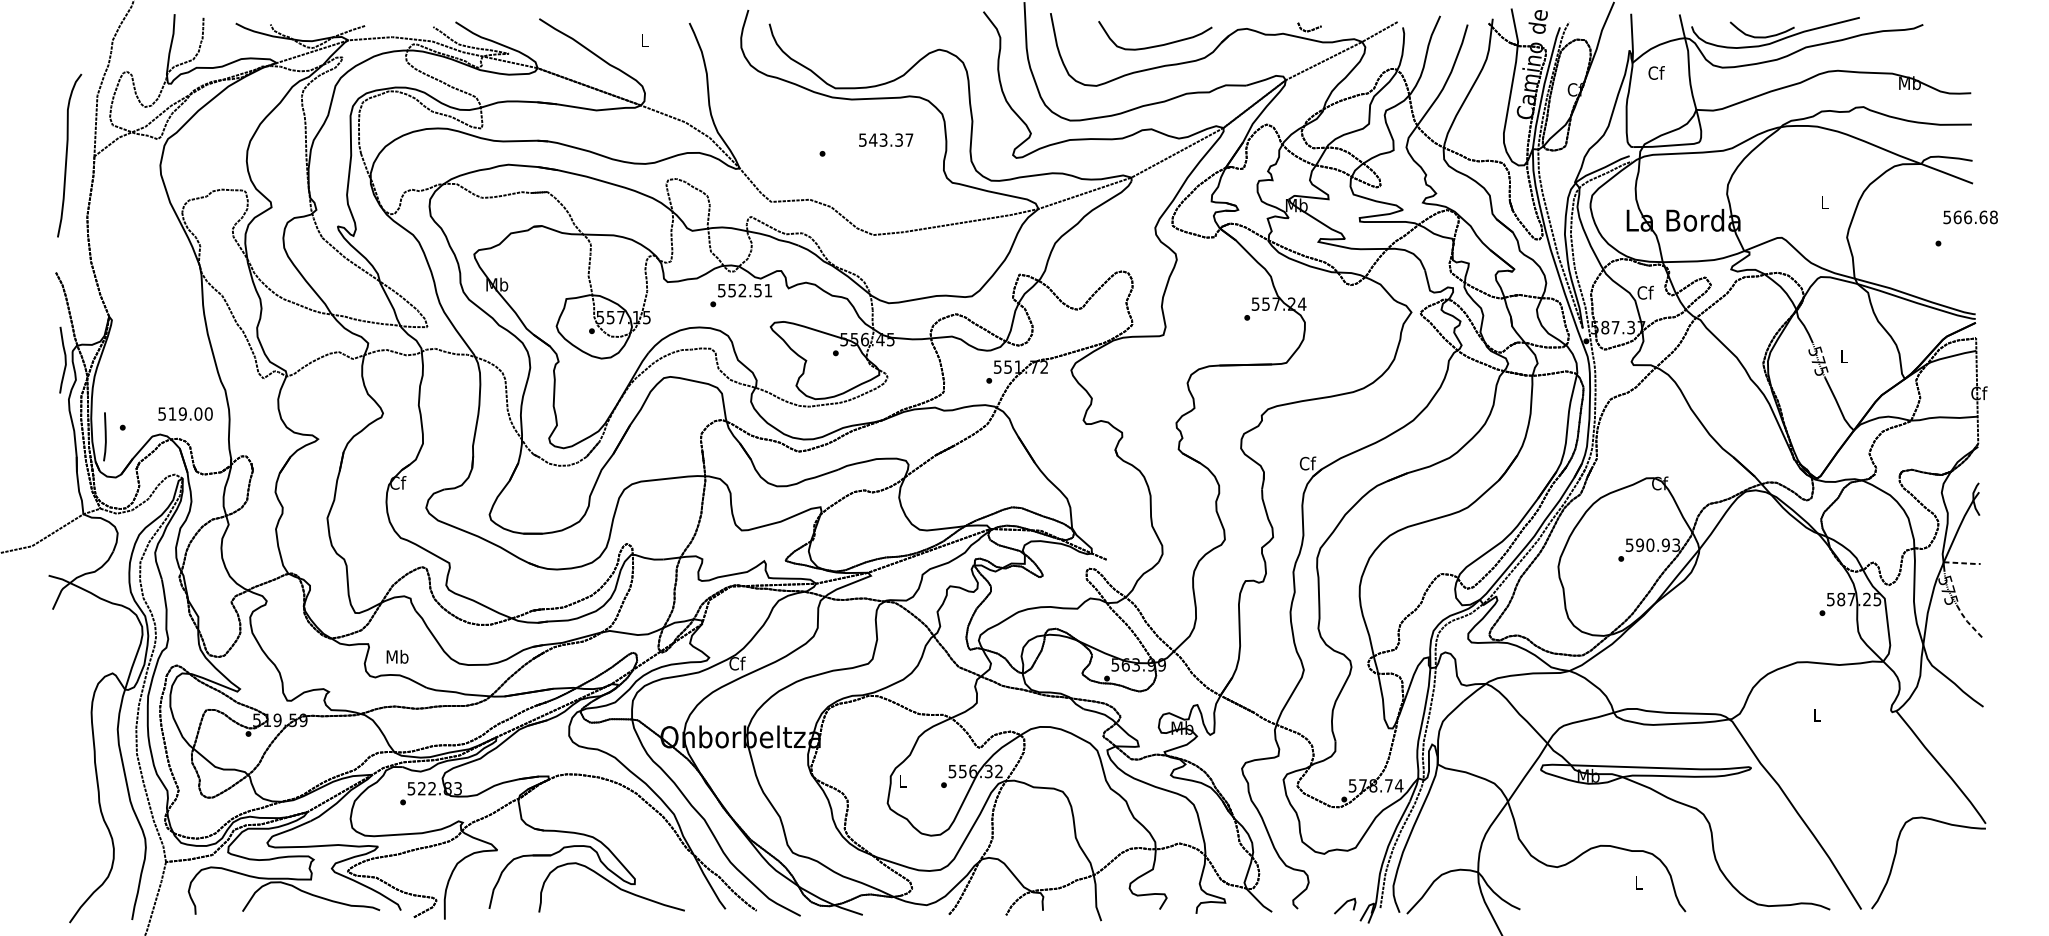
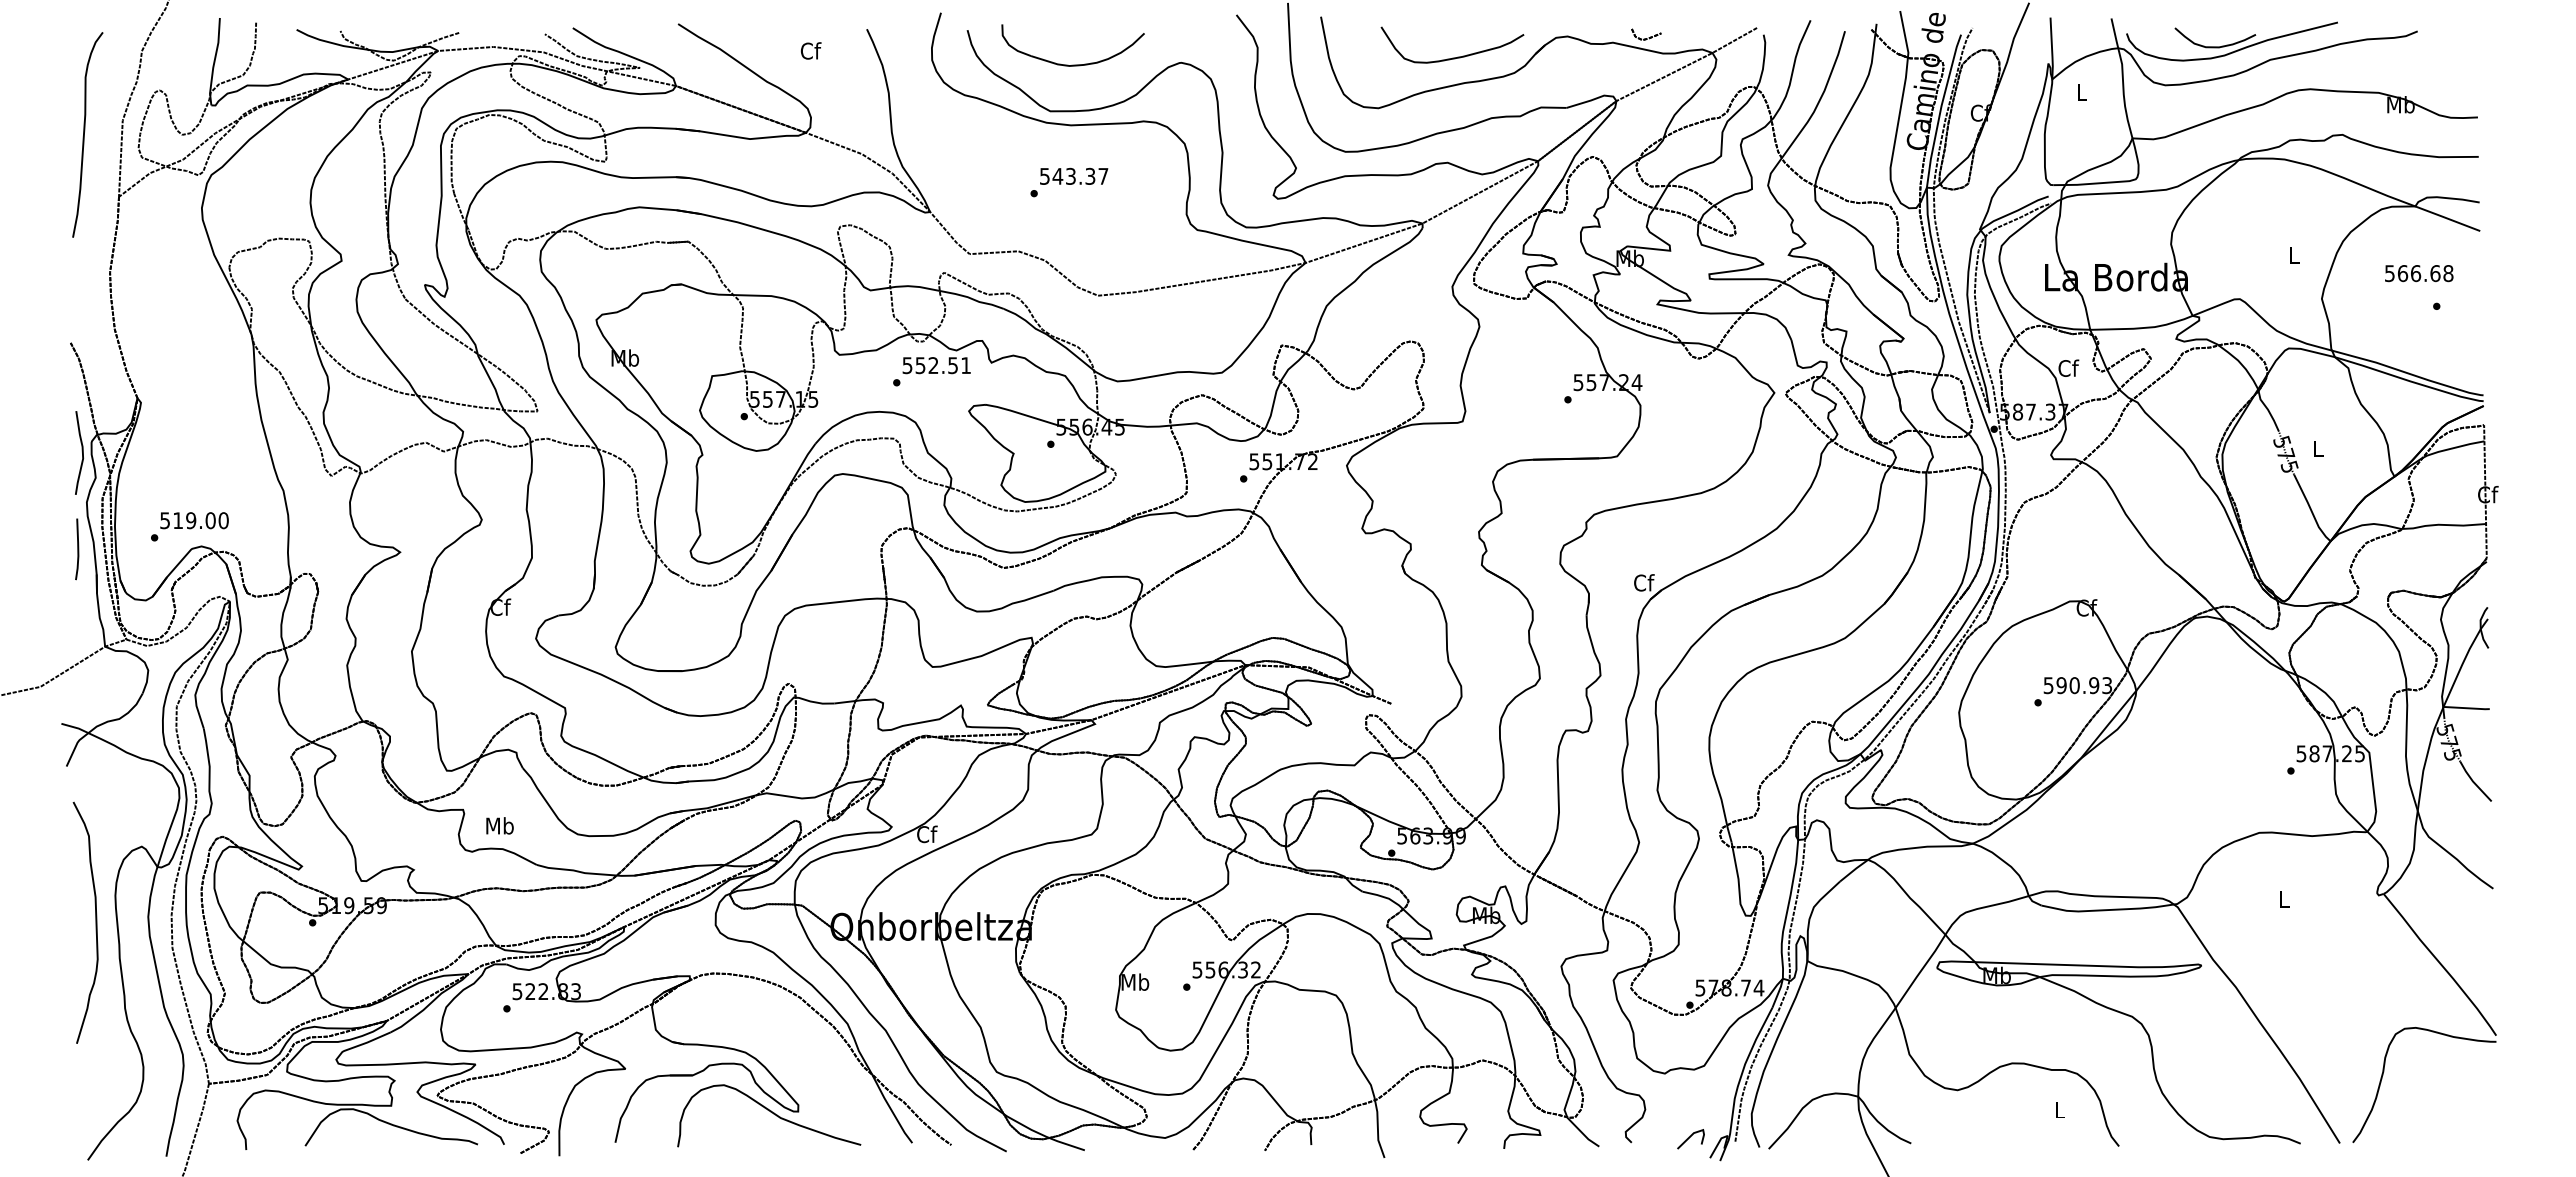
text: (644, 39) -> (810, 50), L -> Cf
part: (853, 51) -> (1072, 64), added
text: (1656, 72) -> (2082, 91), Cf -> L
text: (886, 139) -> (1074, 175), moved
curve: (66, 155) -> (84, 134), moved
text: (1970, 217) -> (2419, 273), moved
text: (185, 413) -> (194, 520), moved
line: (105, 436) -> (77, 549), moved
line: (1962, 563) -> (2467, 708), dashed -> solid
line: (1966, 621) -> (2472, 781), dashed -> solid
curve: (75, 733) -> (95, 922), added
text: (903, 780) -> (1135, 981), L -> Mb

